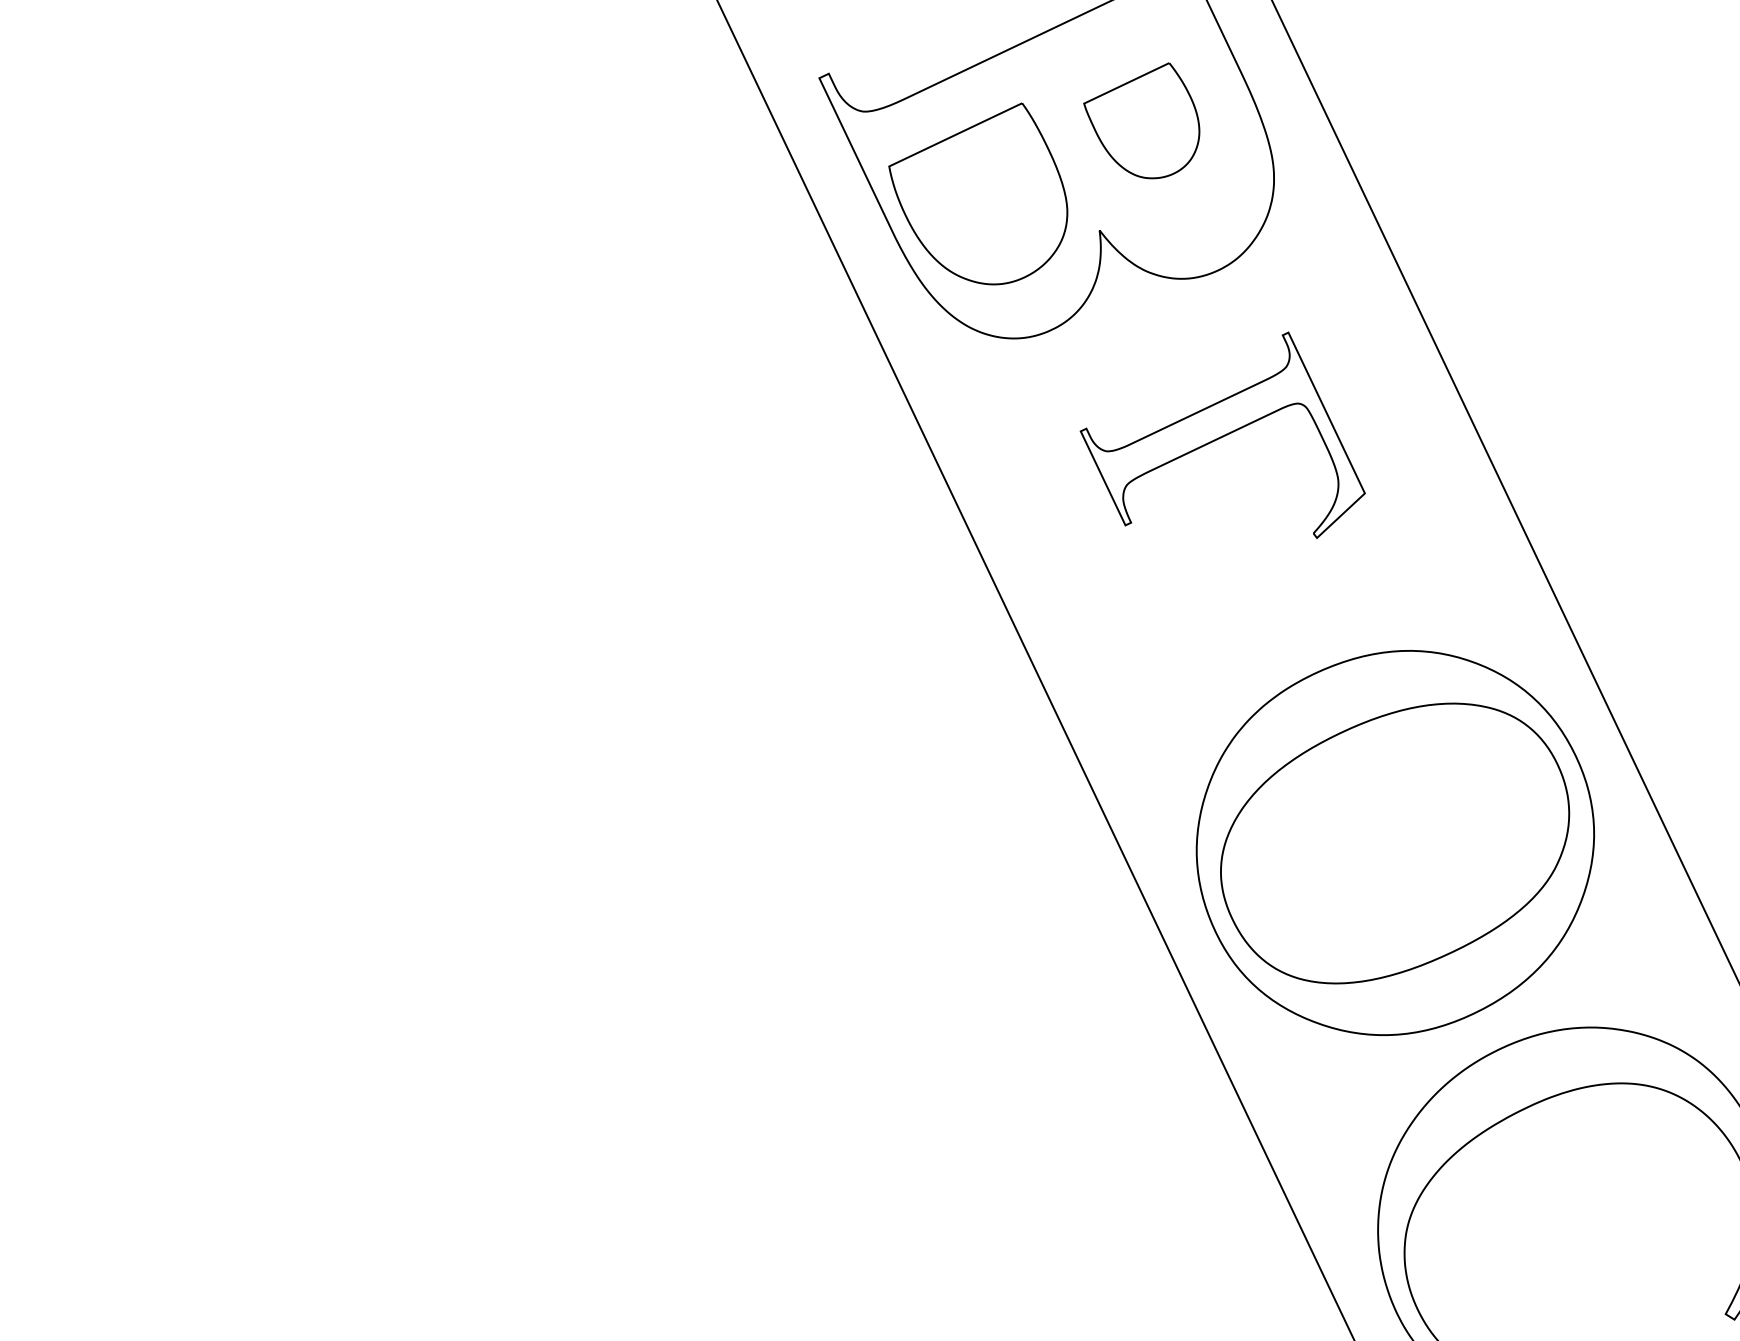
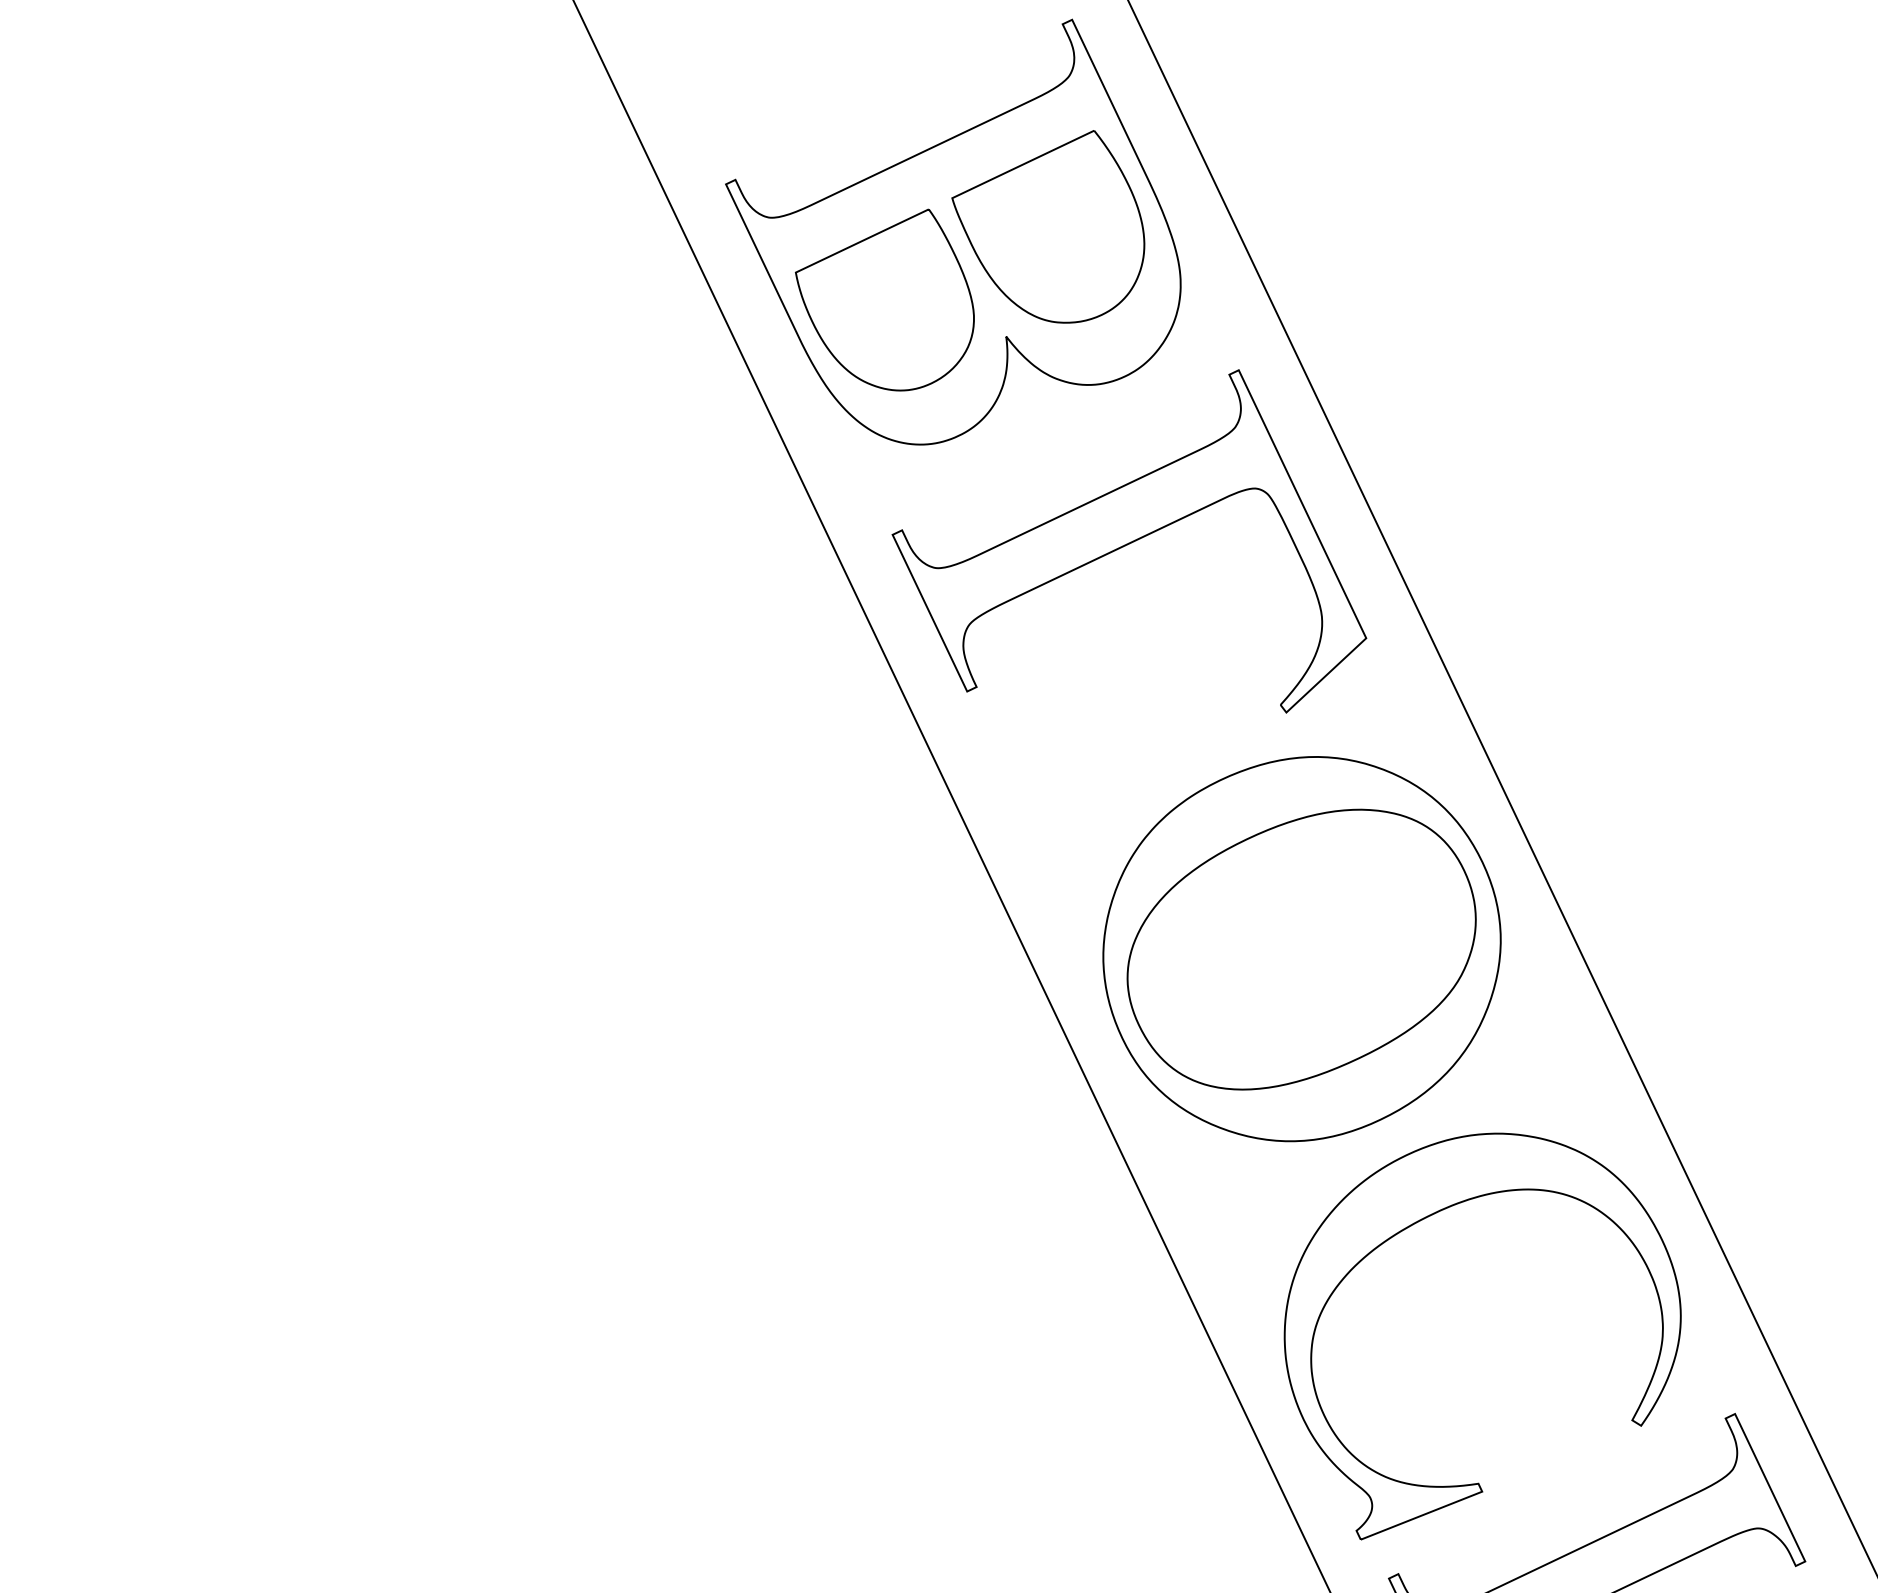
part: (1141, 120) -> (1048, 226), size x1.67
part: (1222, 435) -> (1129, 541), size x1.67

